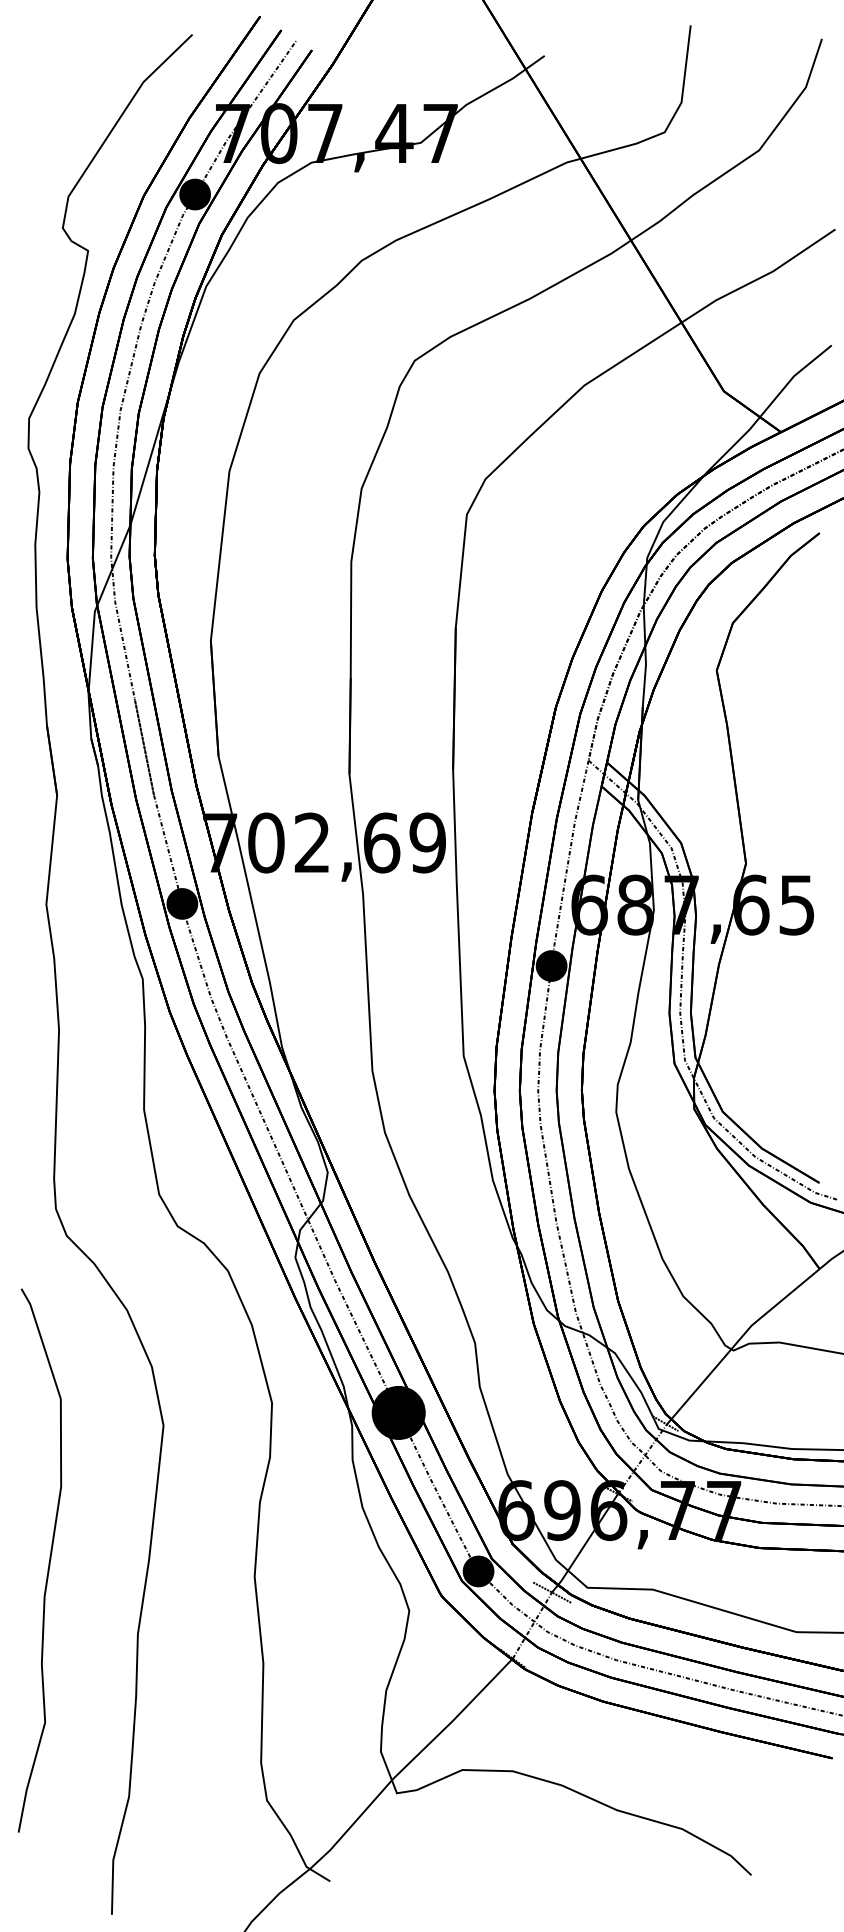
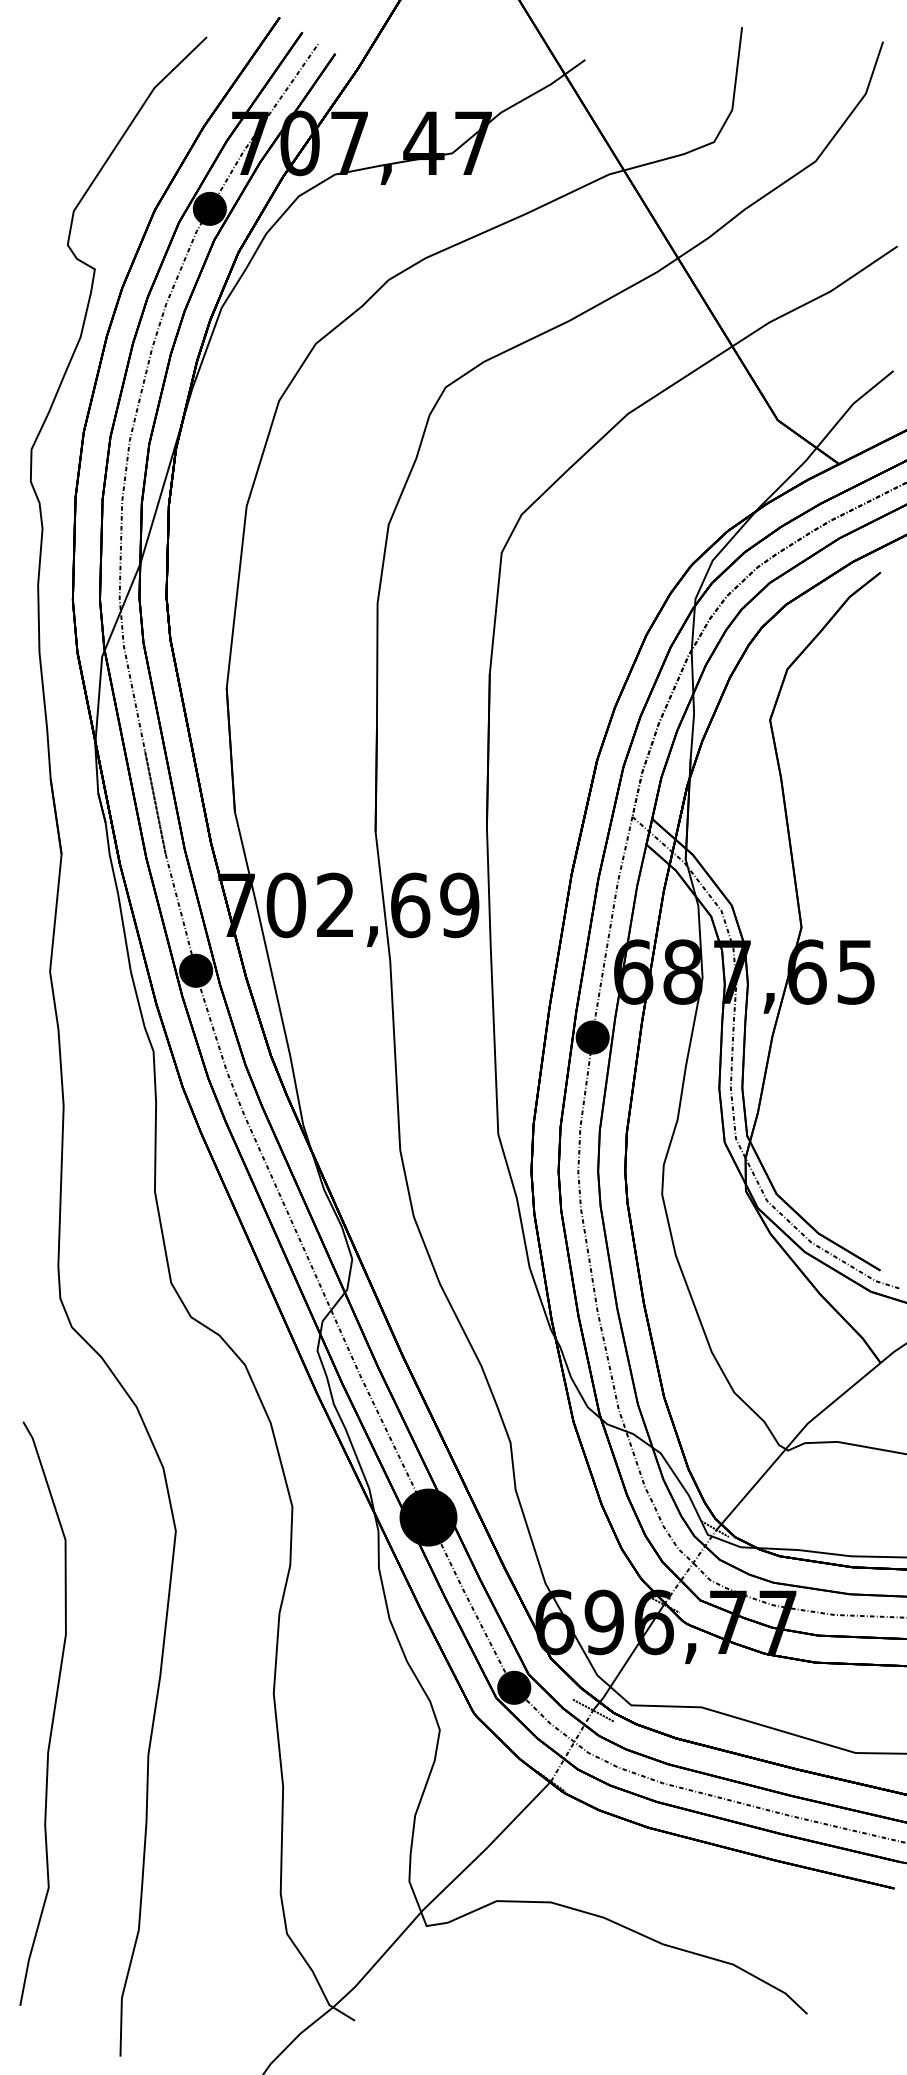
part: (48, 1562) -> (52, 1715), moved

